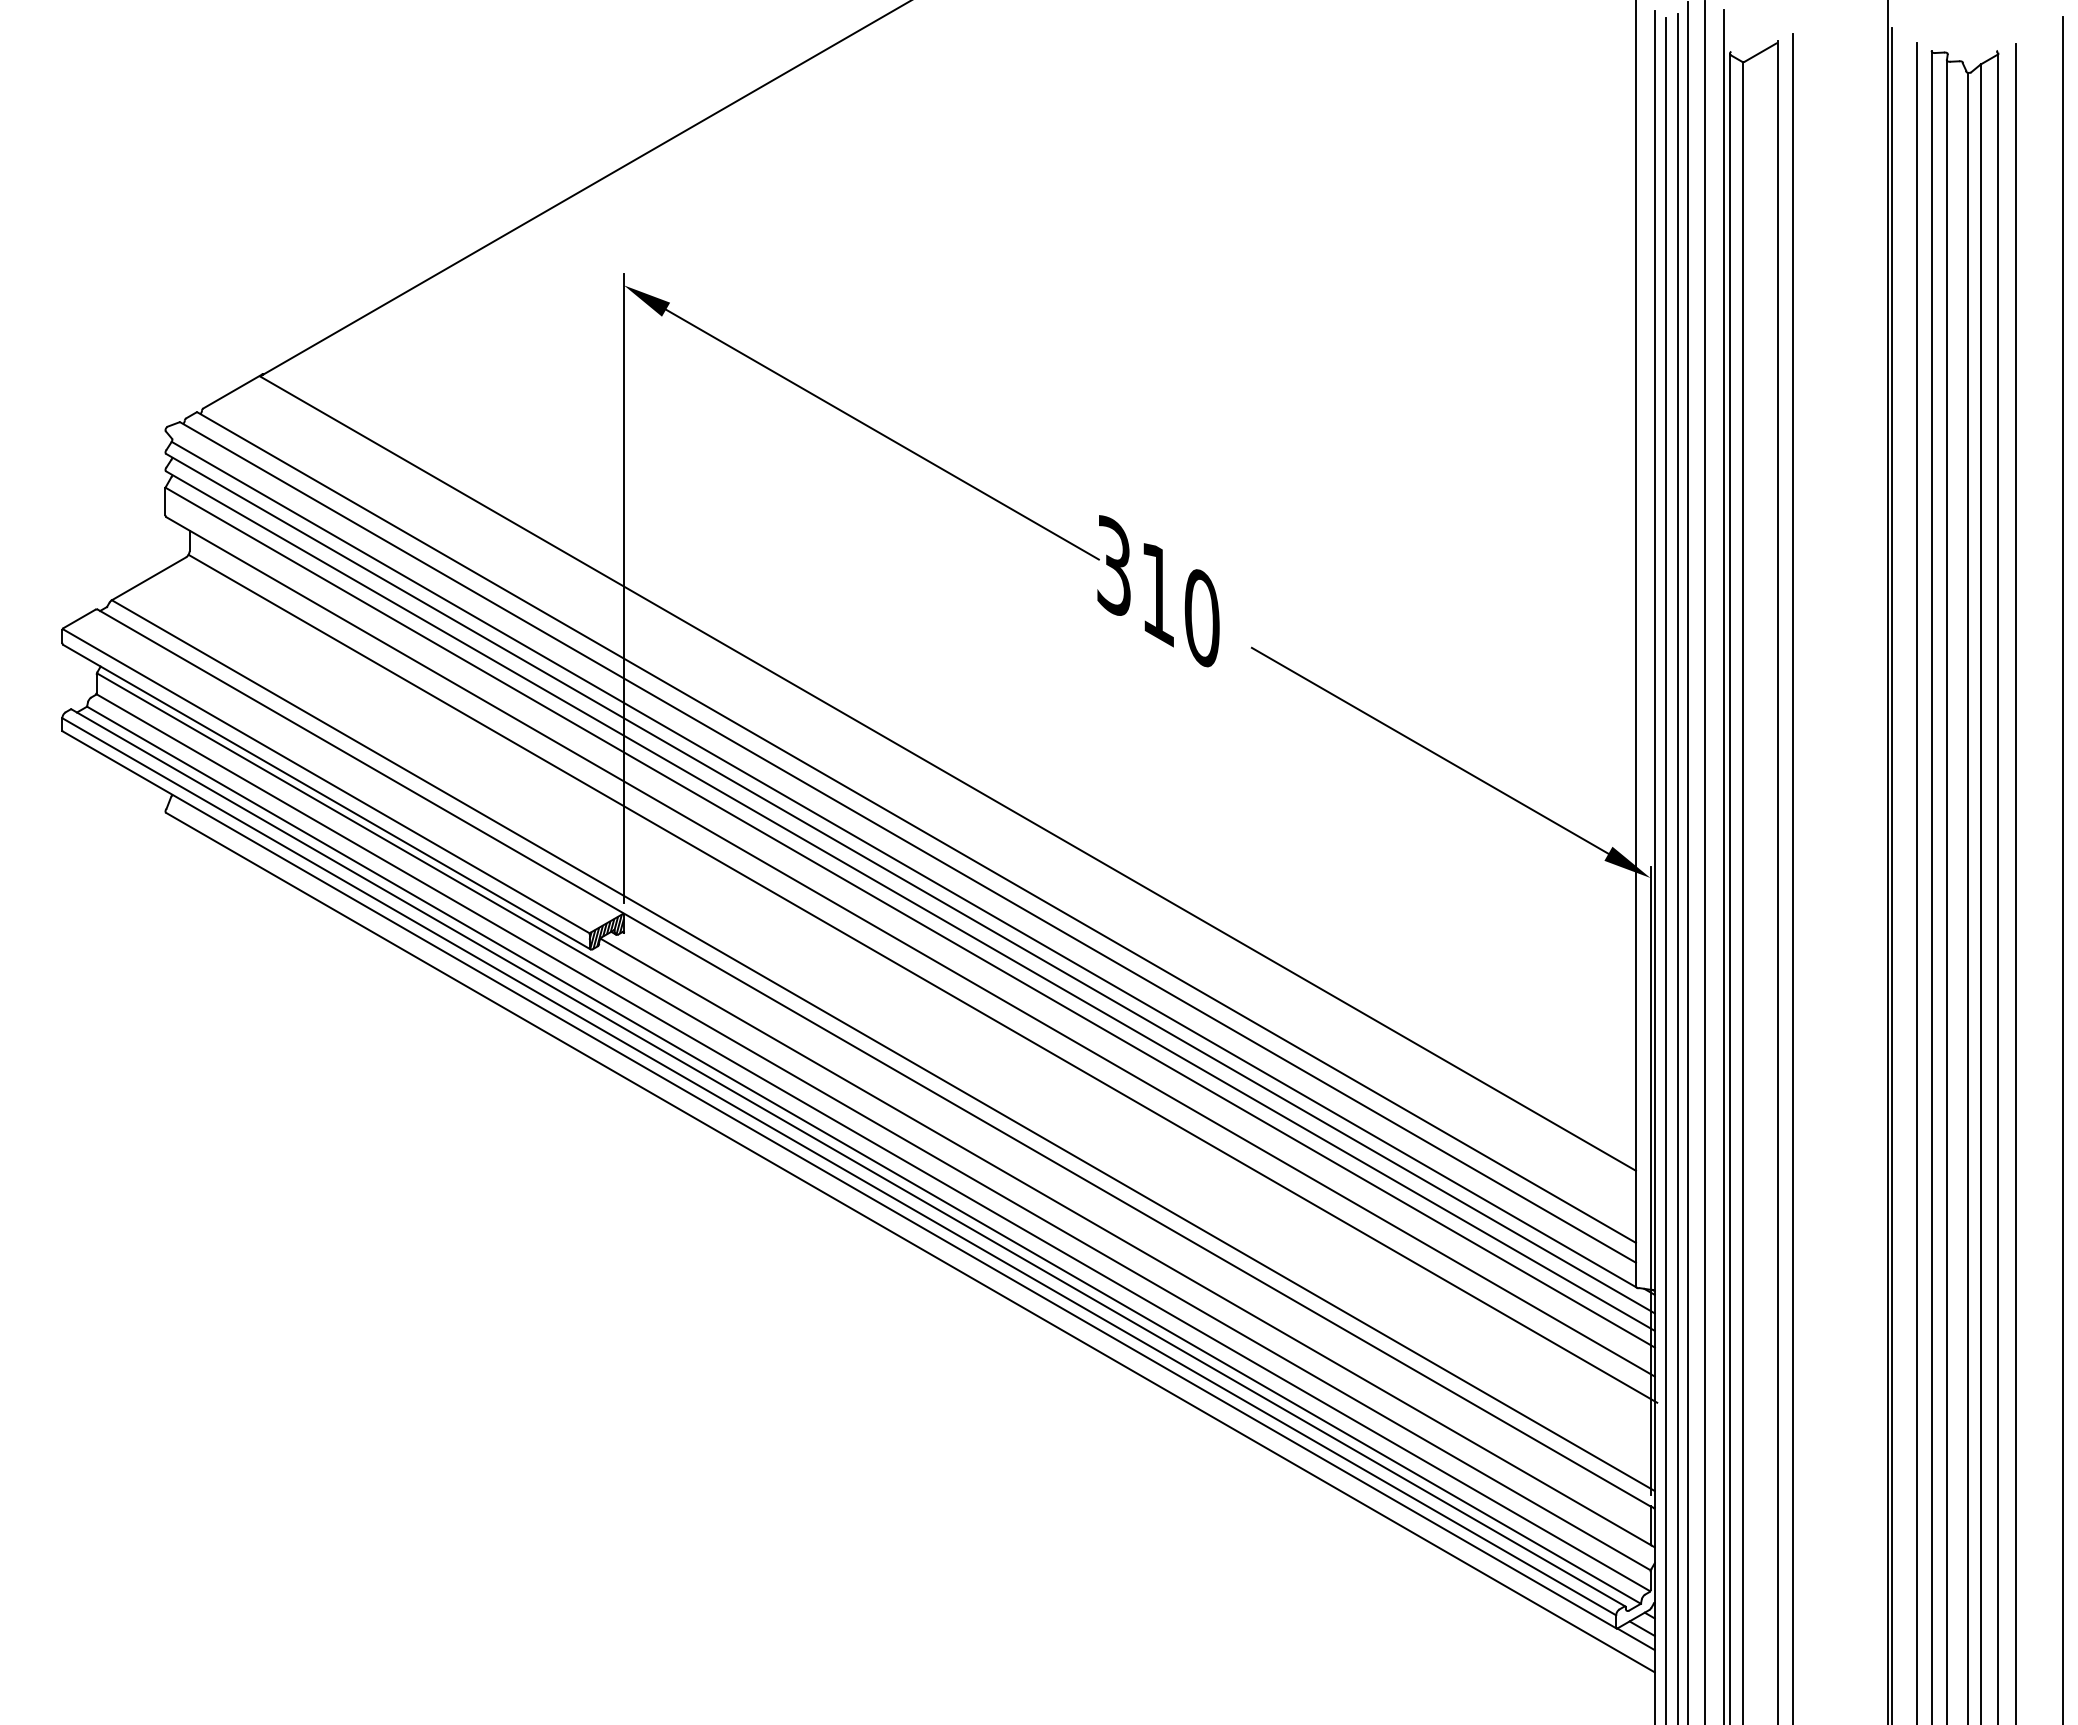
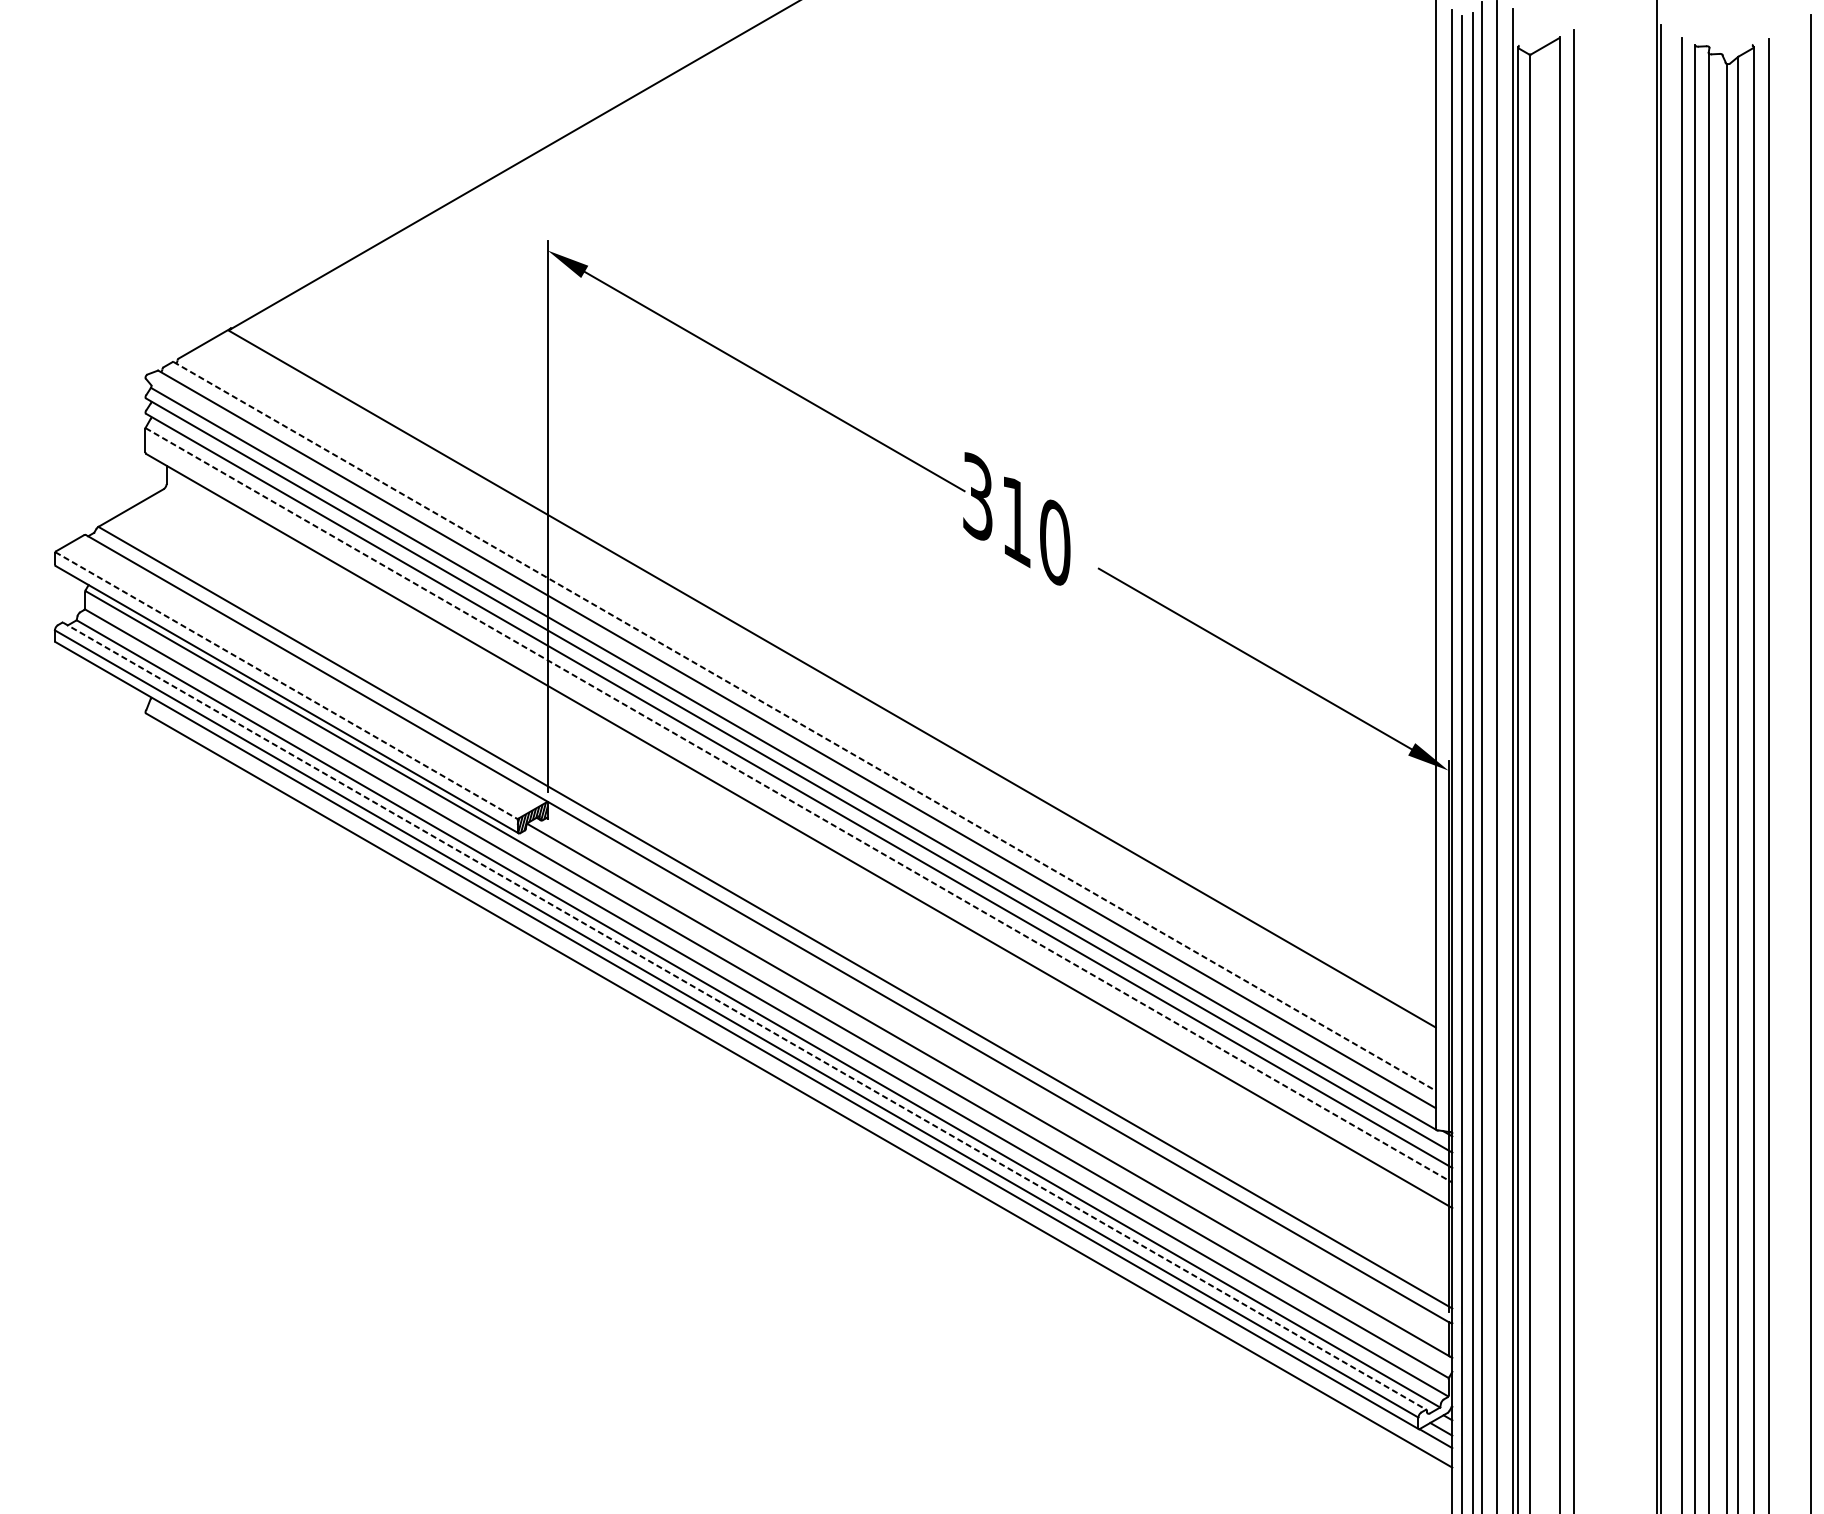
line: (326, 781) -> (286, 685), solid -> dashed
line: (916, 827) -> (804, 726), solid -> dashed
line: (910, 917) -> (799, 805), solid -> dashed
line: (922, 978) -> (809, 858), removed
line: (848, 1158) -> (744, 1016), solid -> dashed

